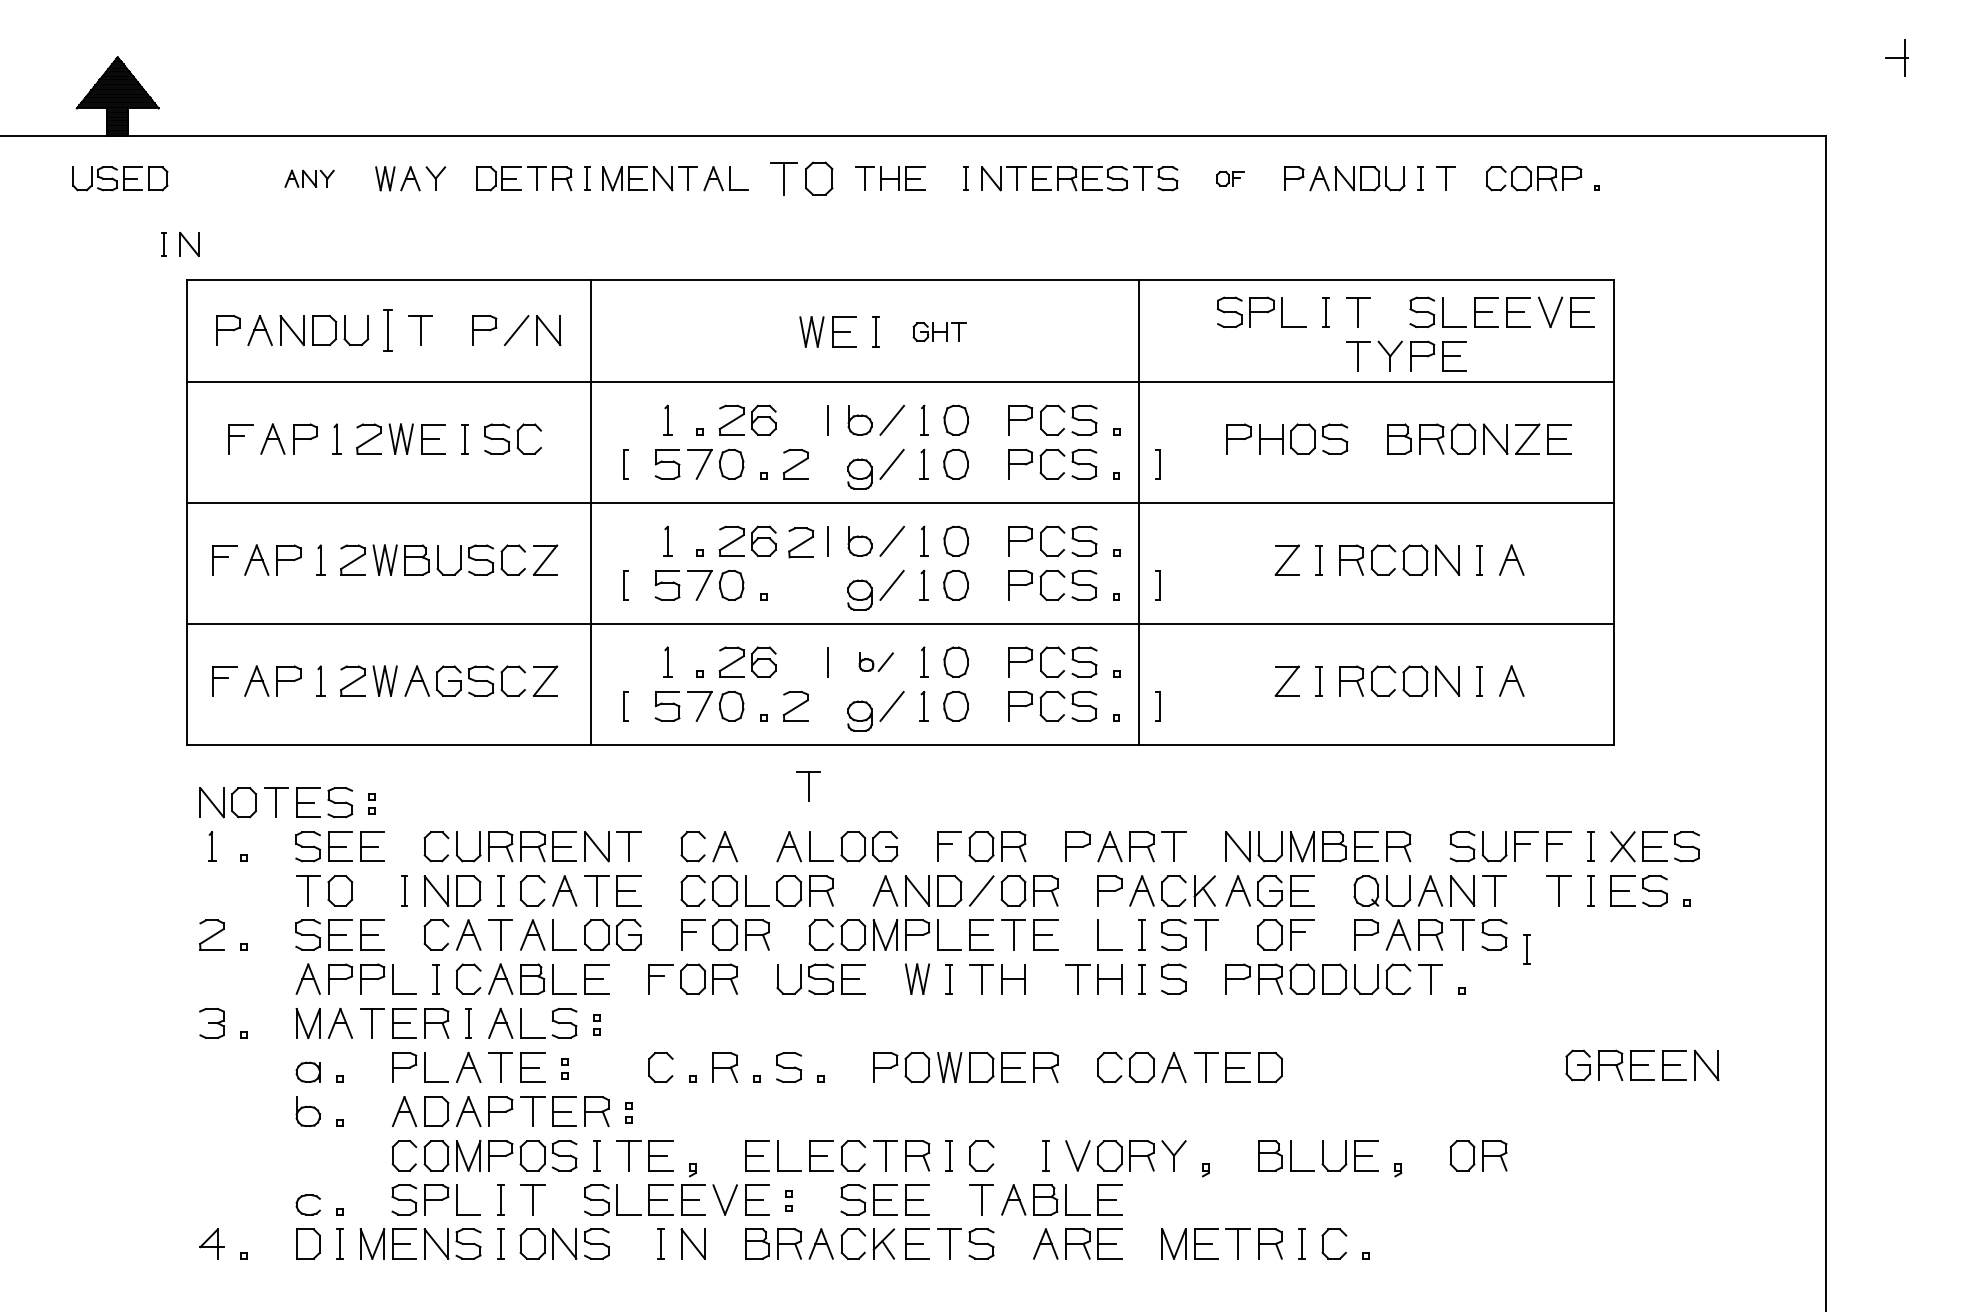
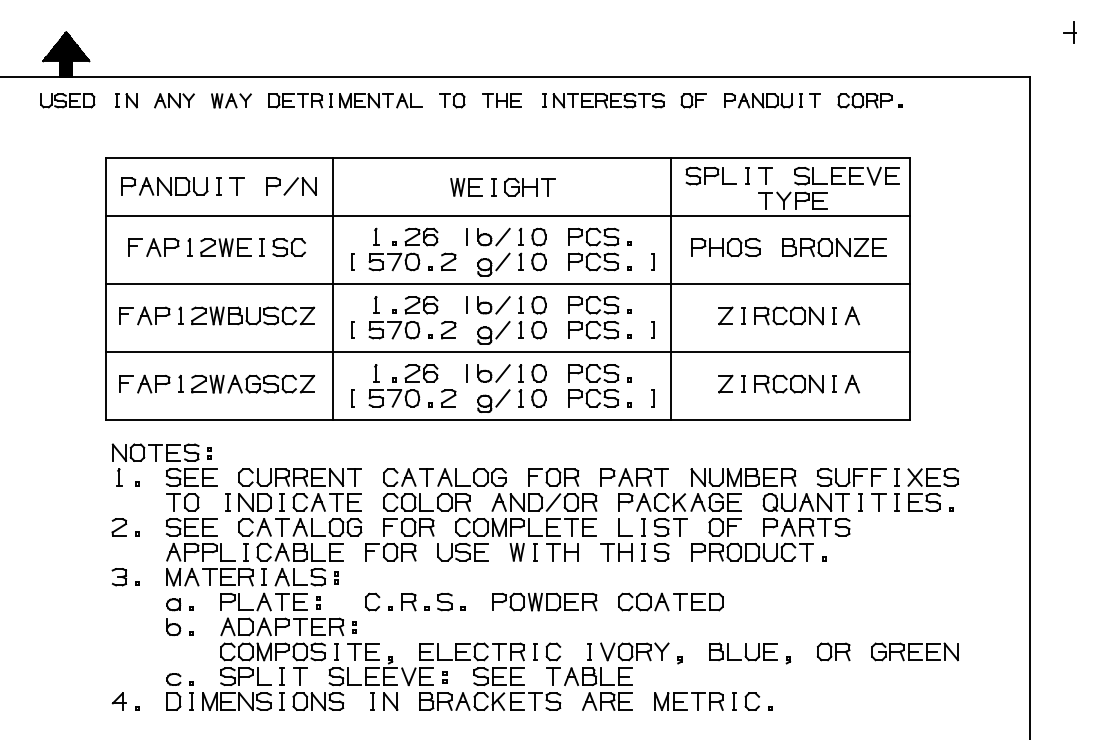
part: (309, 178) -> (174, 100), size x1.43
part: (802, 178) -> (452, 100), size x0.71
part: (1229, 178) -> (693, 100), size x1.67
part: (180, 243) -> (126, 100), moved
part: (387, 330) -> (218, 186), size x0.71
part: (939, 332) -> (529, 187), size x1.67
line: (1139, 513) -> (671, 289), moved
part: (800, 543) -> (448, 330), moved
part: (875, 662) -> (493, 373), size x1.67
part: (807, 786) -> (426, 477), moved
part: (1526, 949) -> (860, 502), moved
part: (1641, 1064) -> (914, 651), moved

